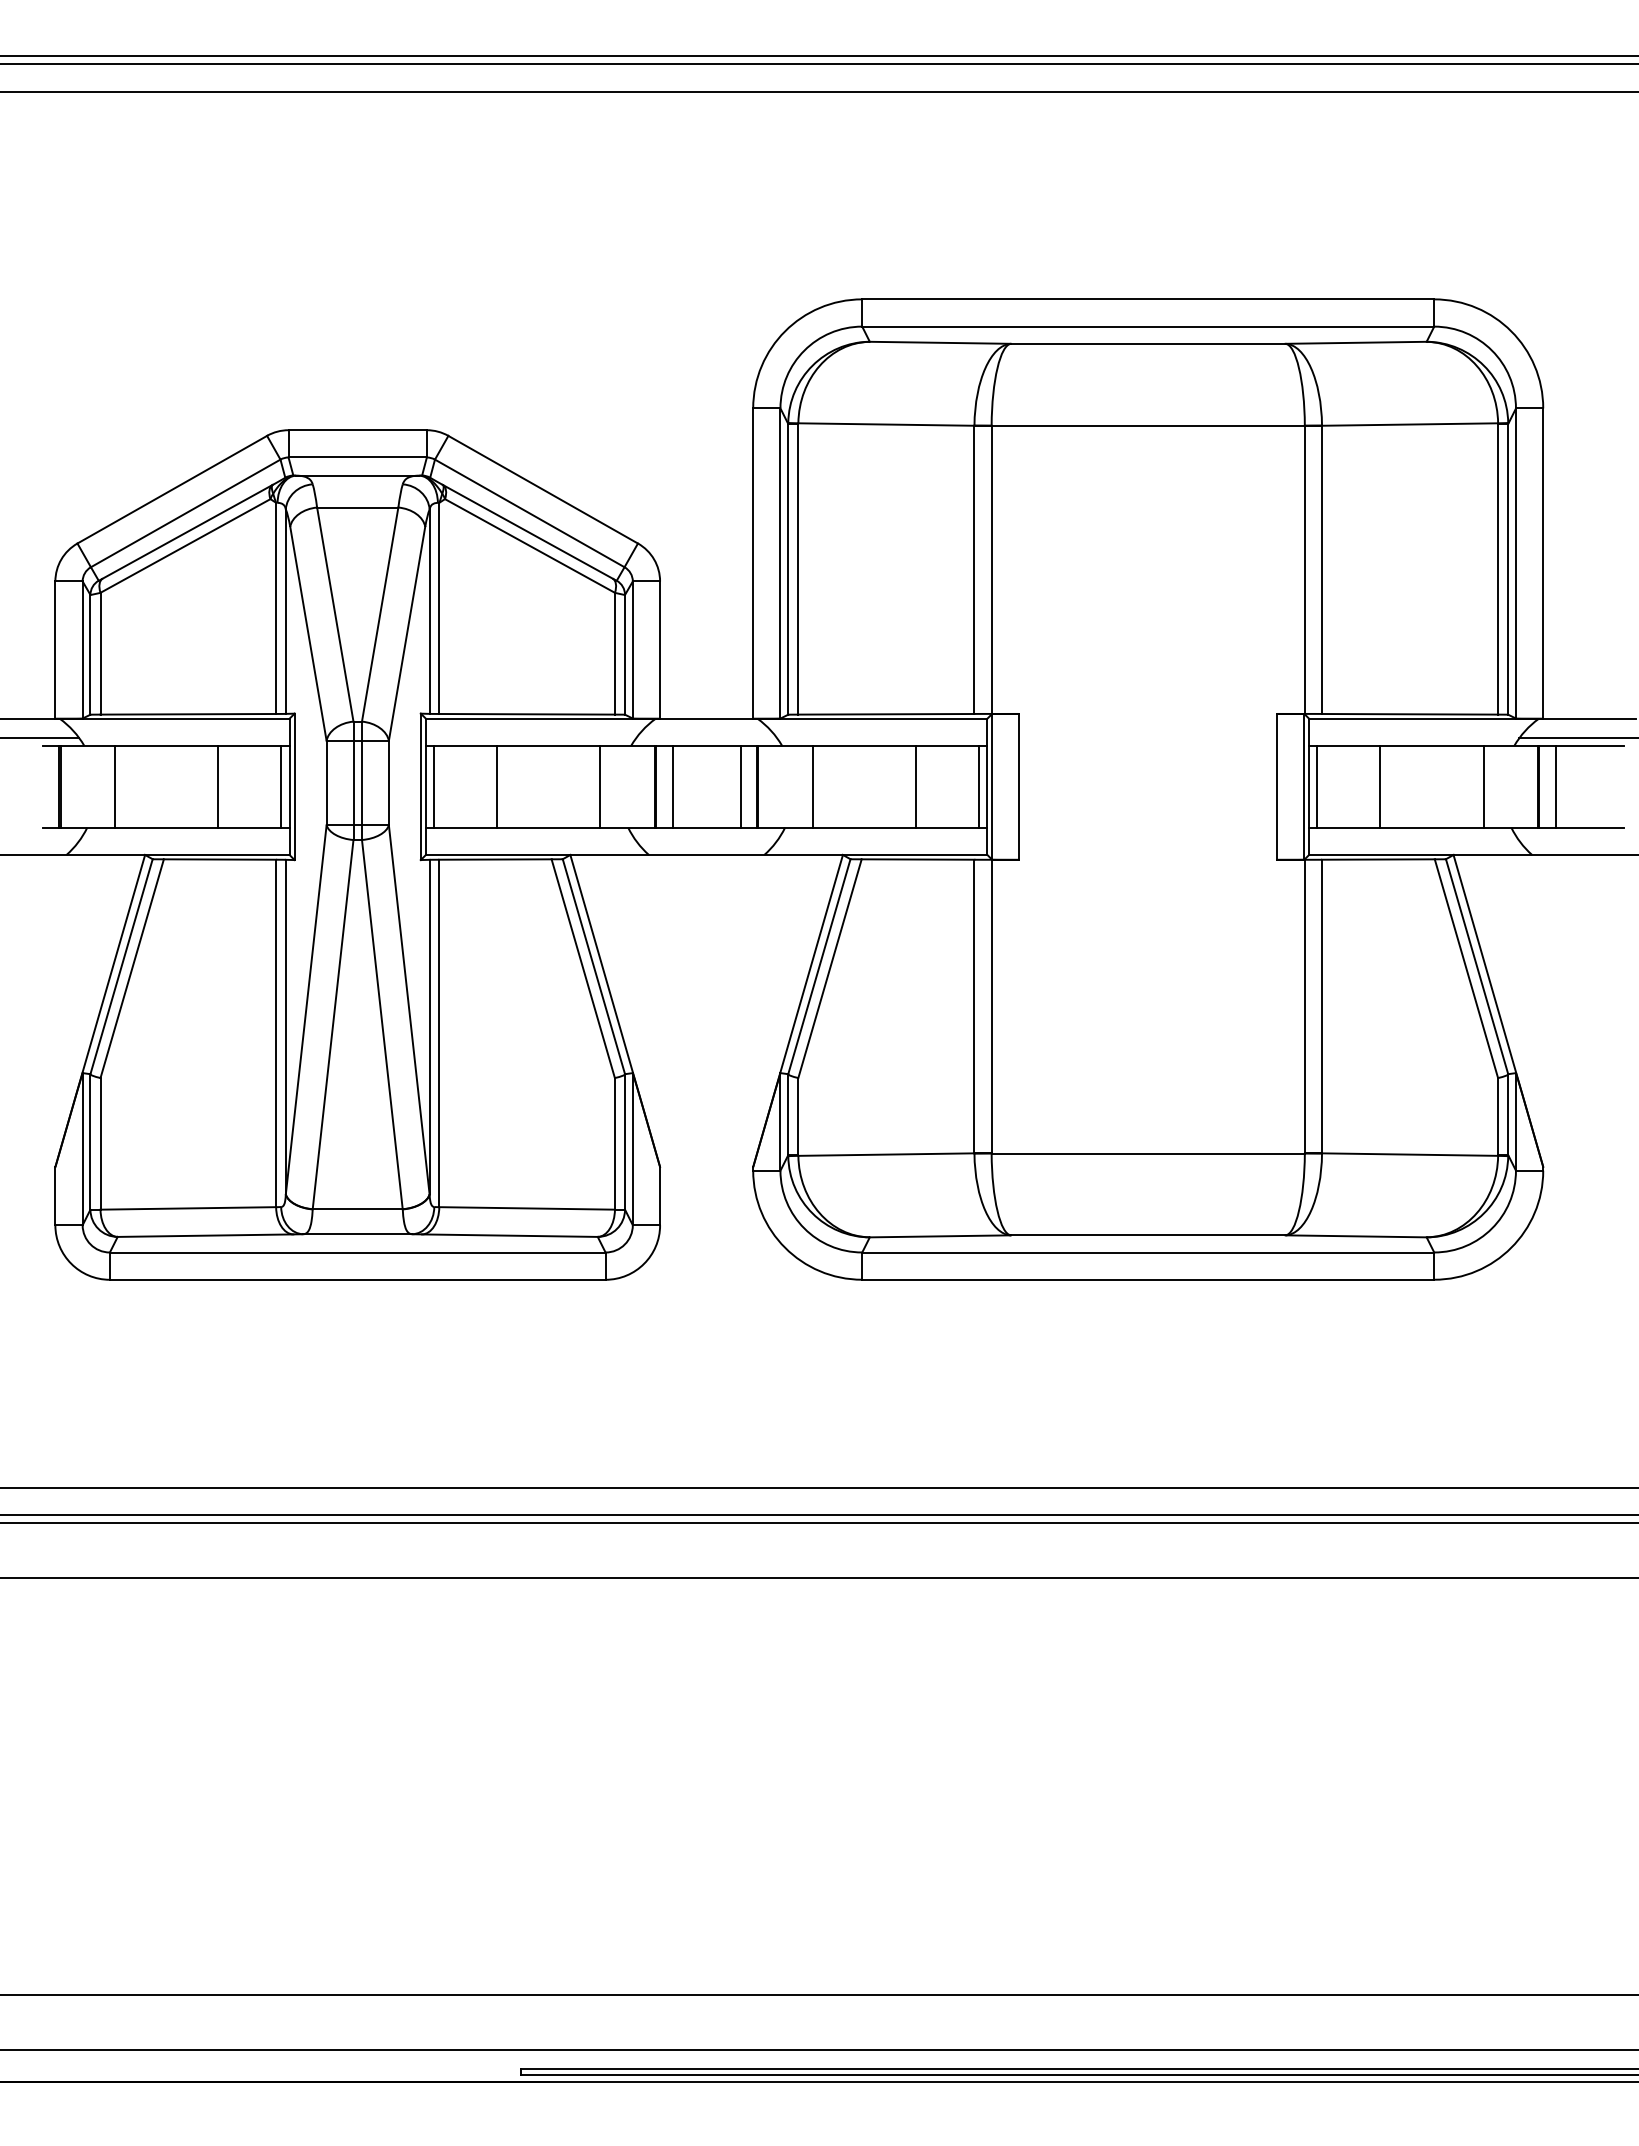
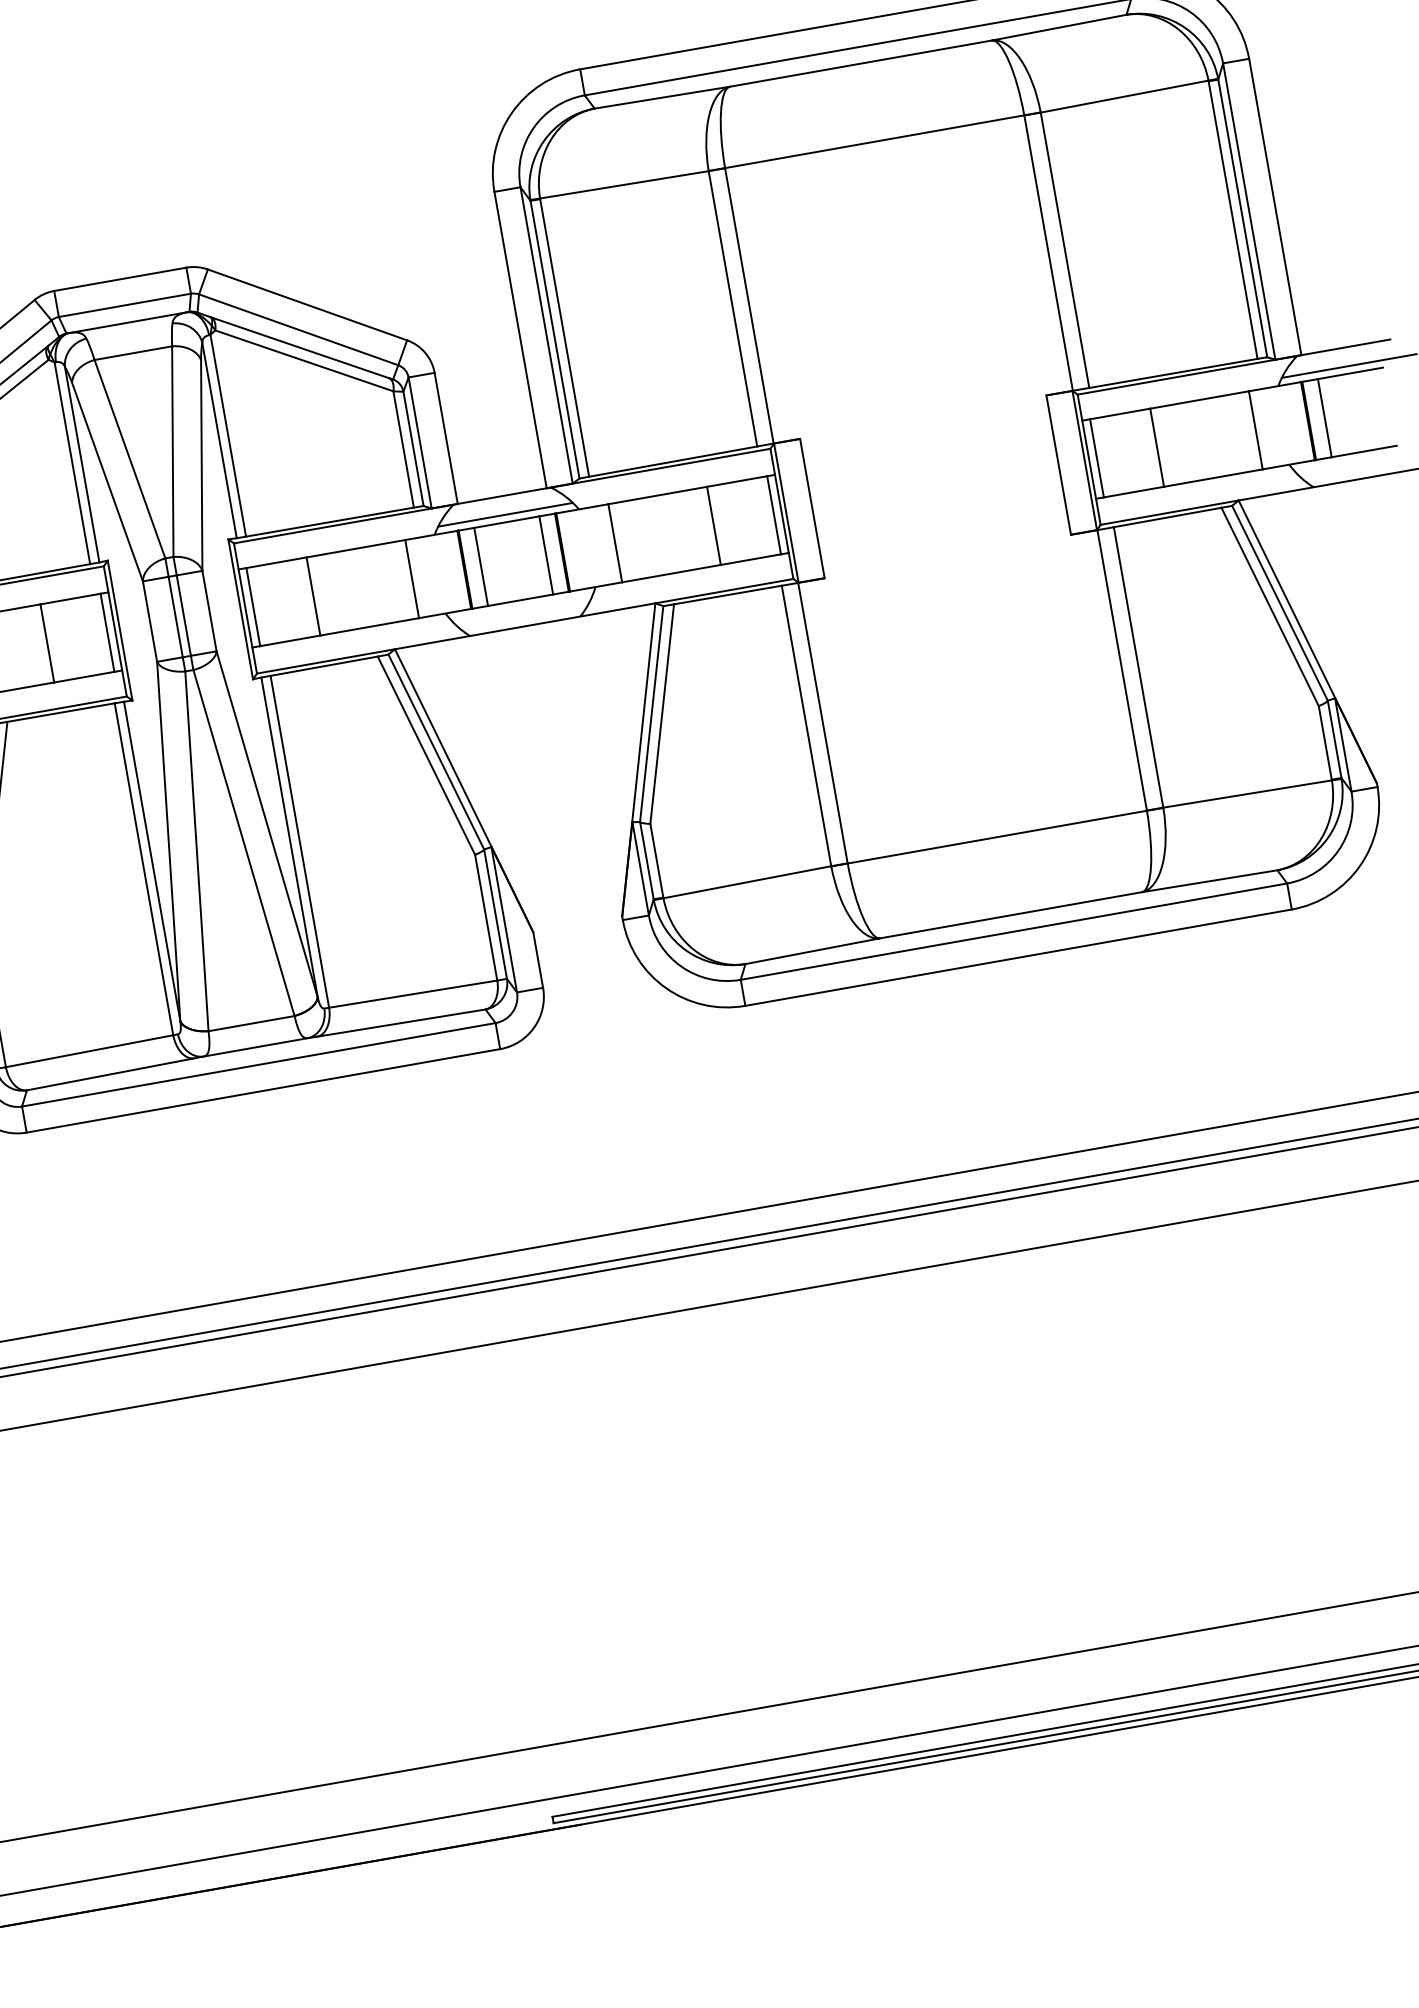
line: (706, 738) -> (505, 515), added

